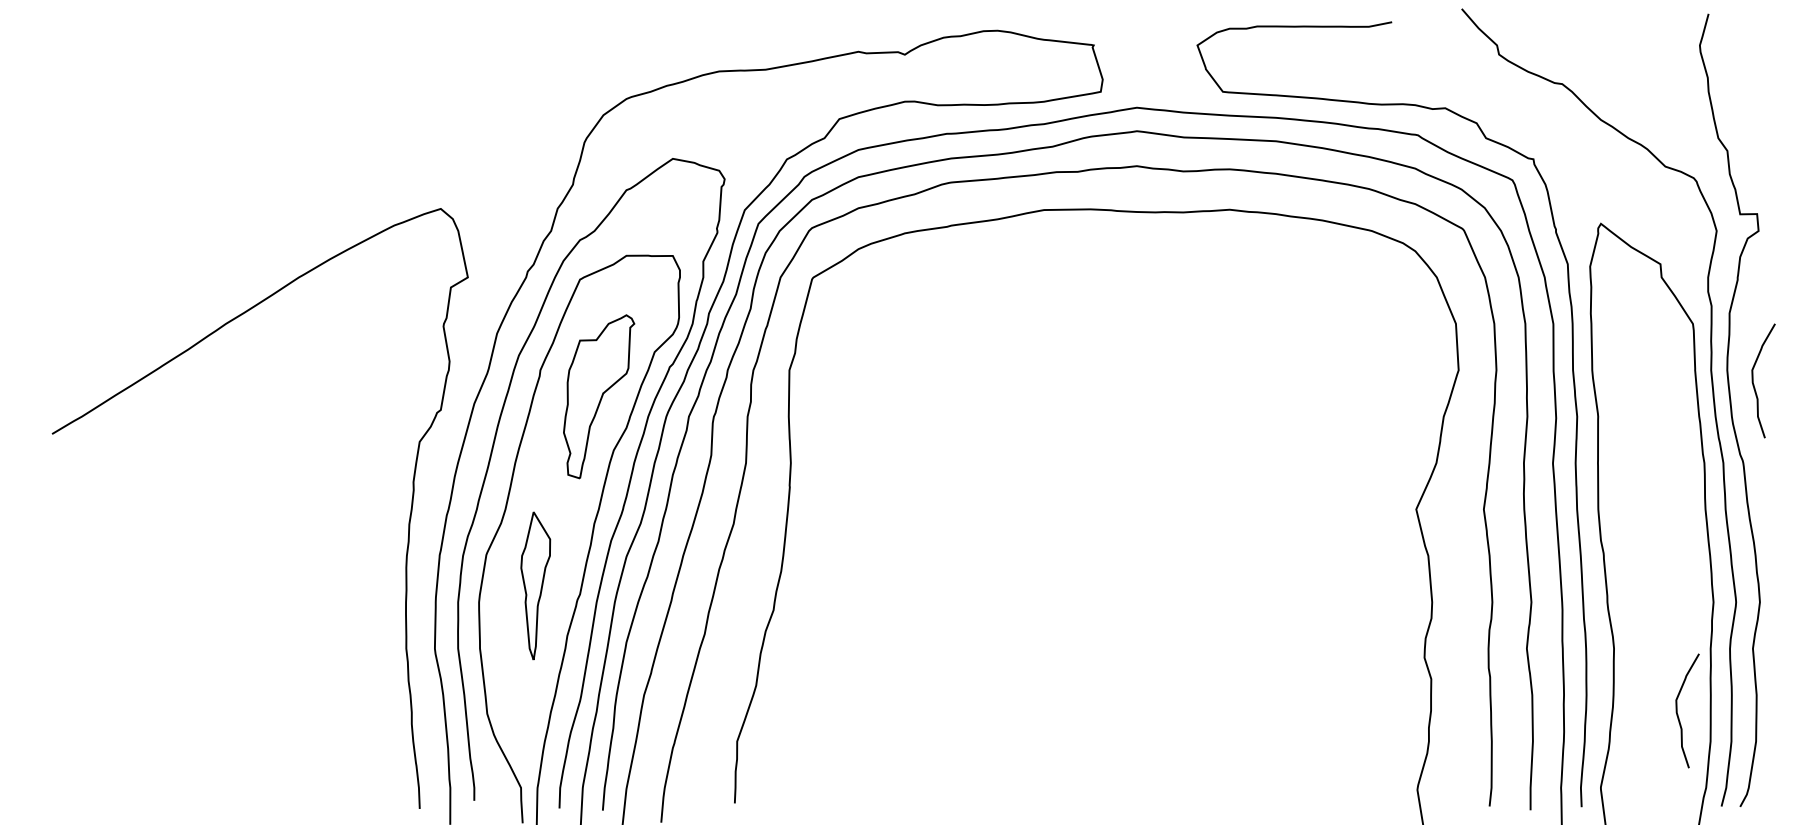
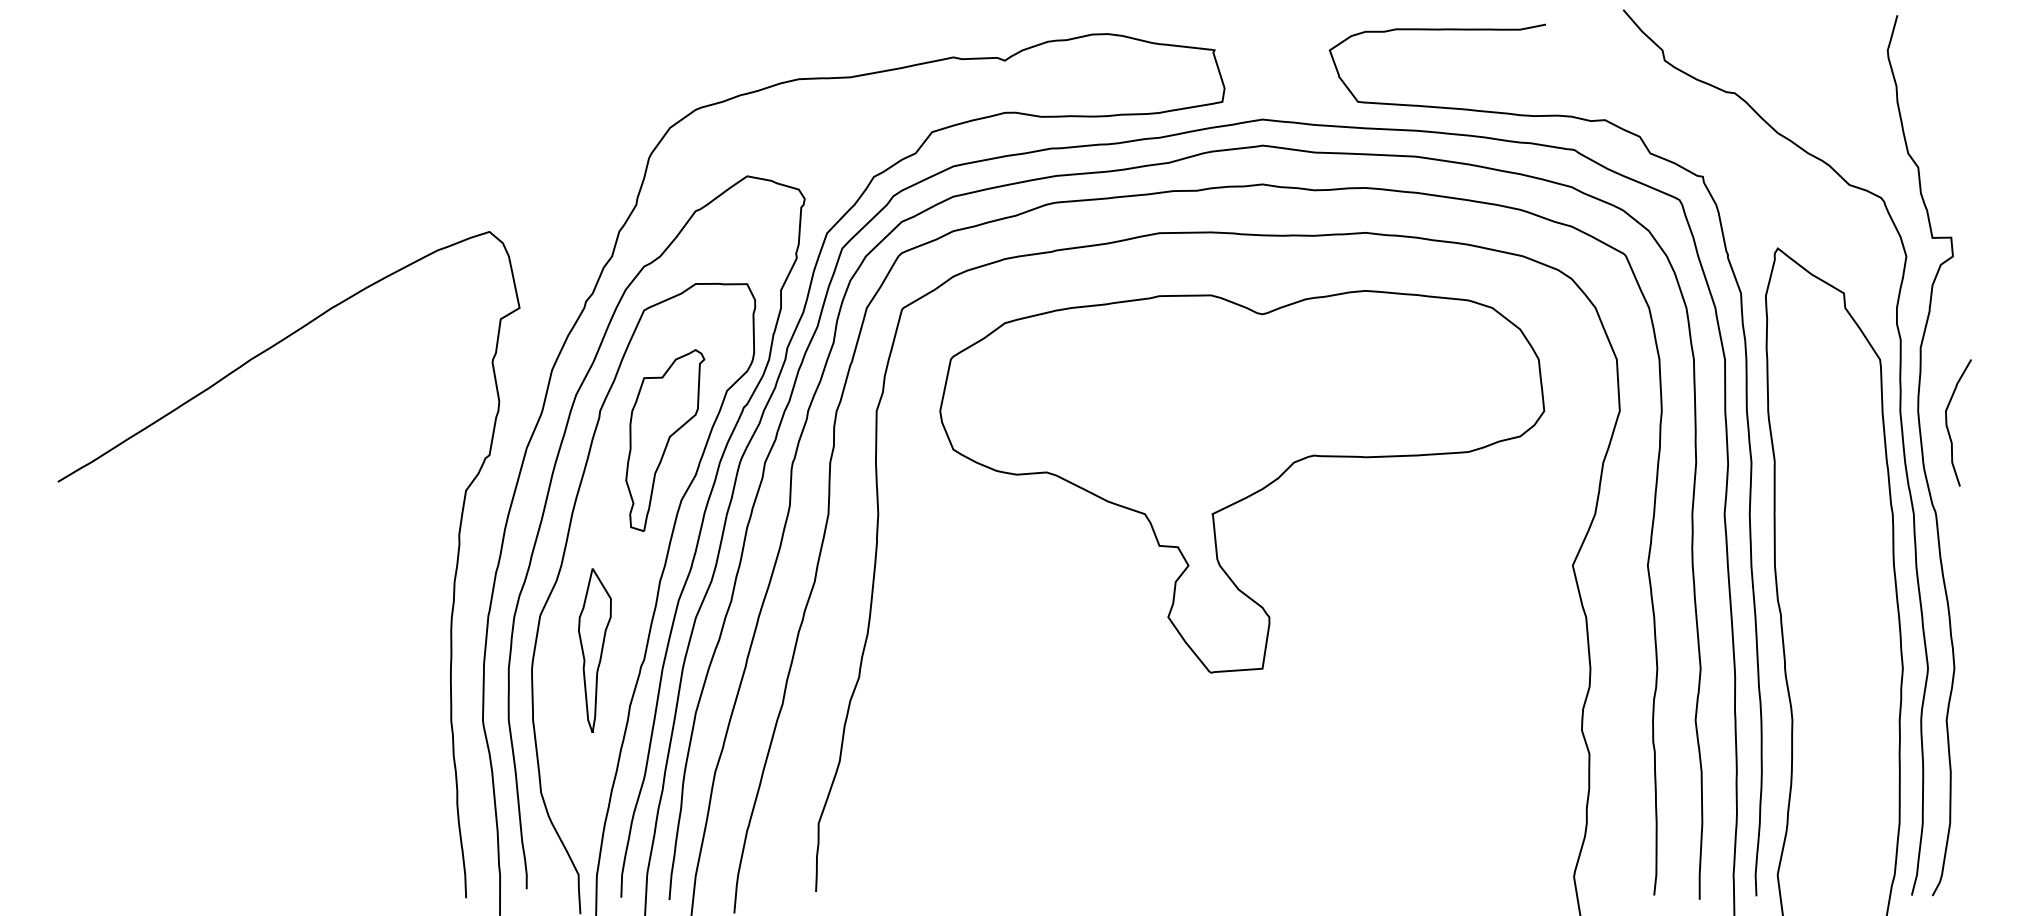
part: (1118, 433) -> (1242, 481), added
curve: (1678, 714) -> (1863, 793), removed

